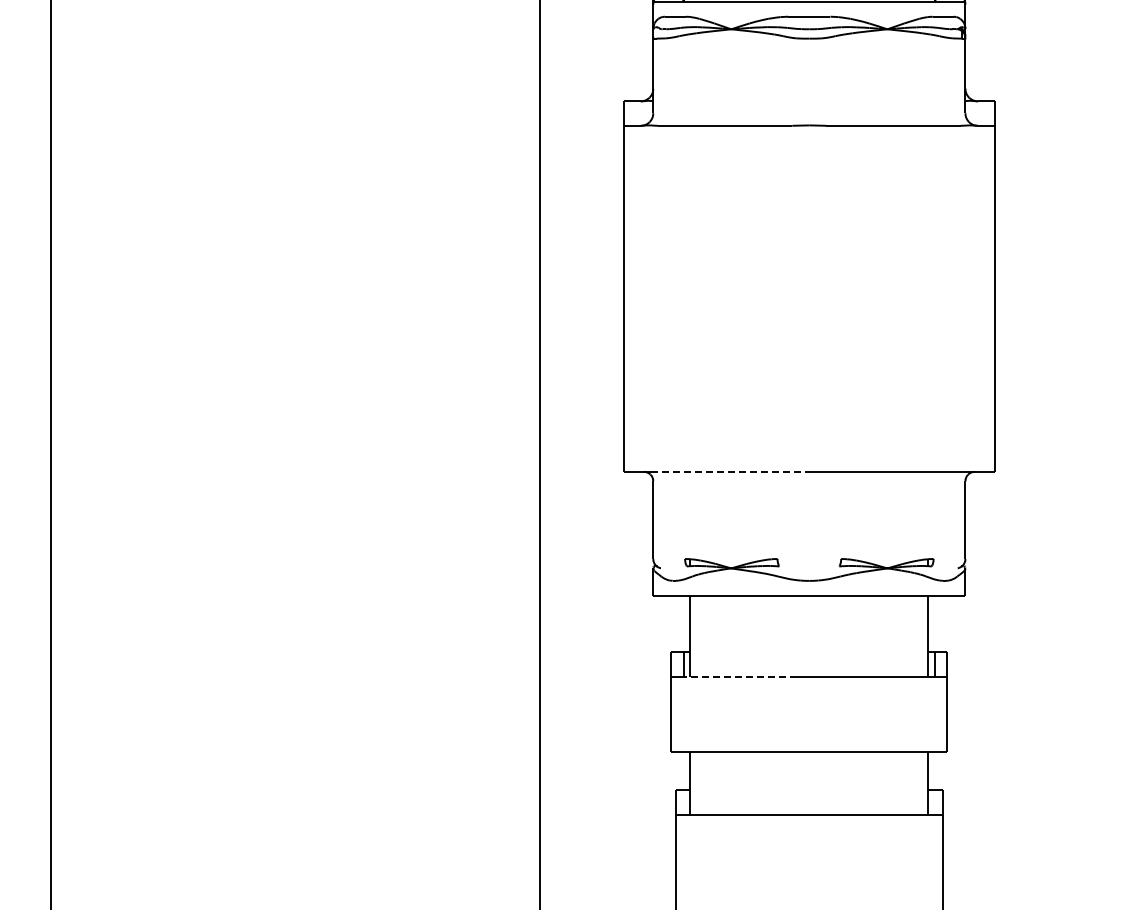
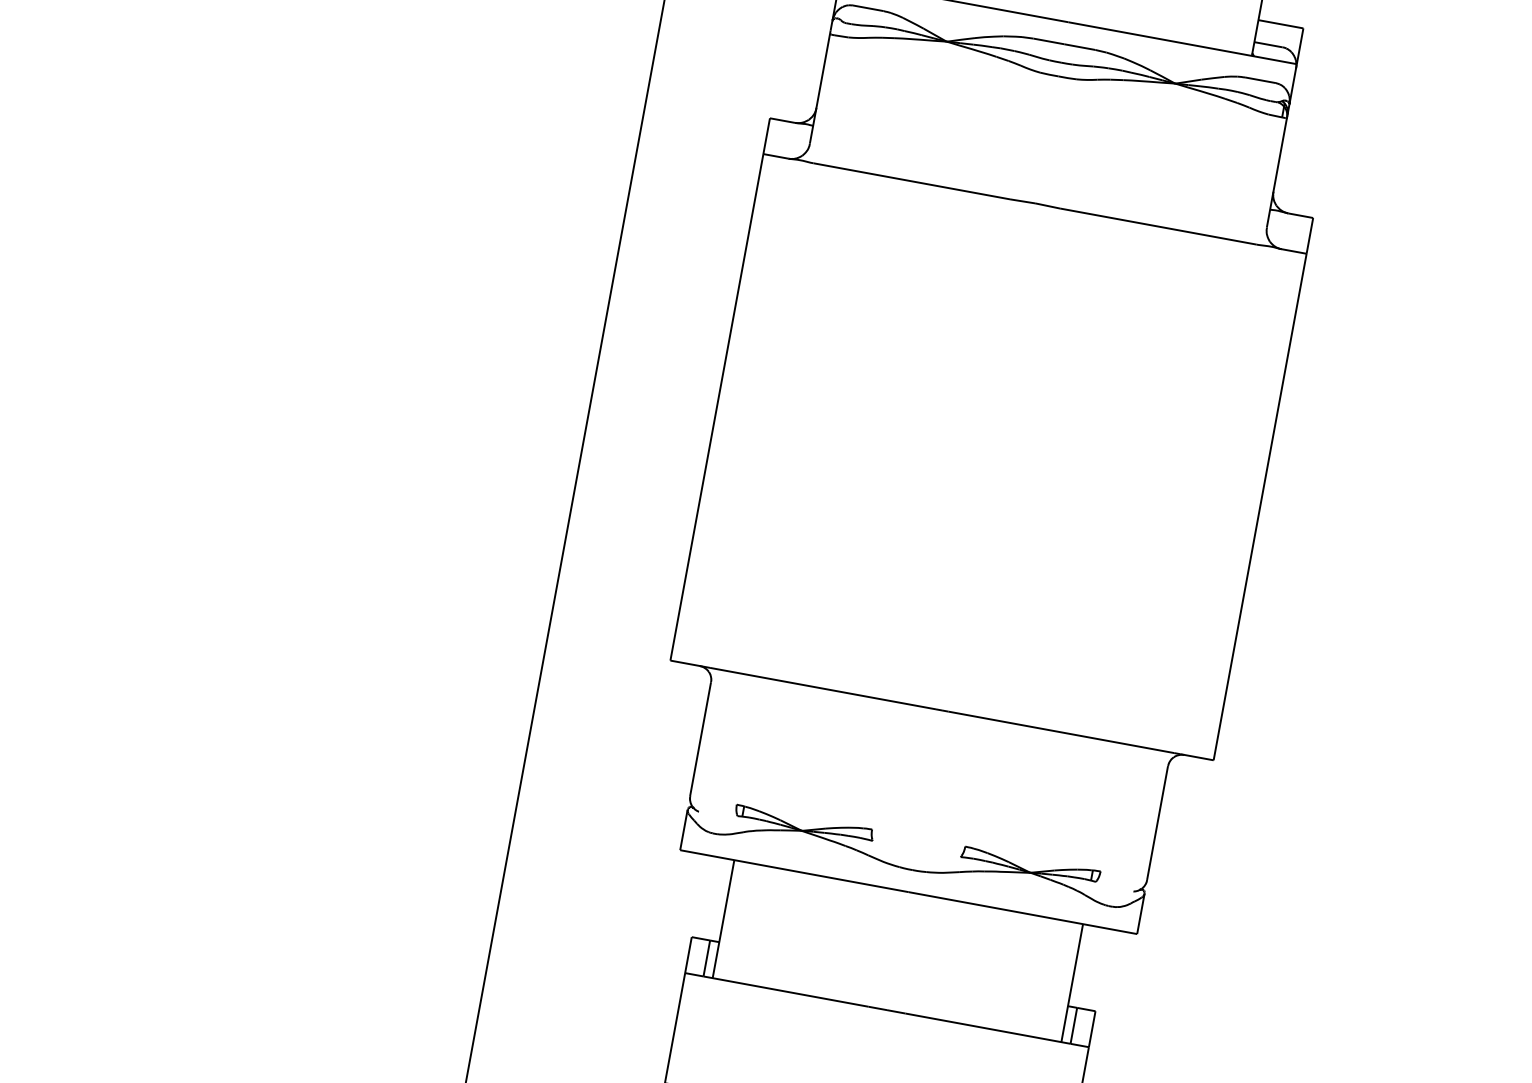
line: (728, 471) -> (823, 688), dashed -> solid
line: (739, 676) -> (784, 991), dashed -> solid

